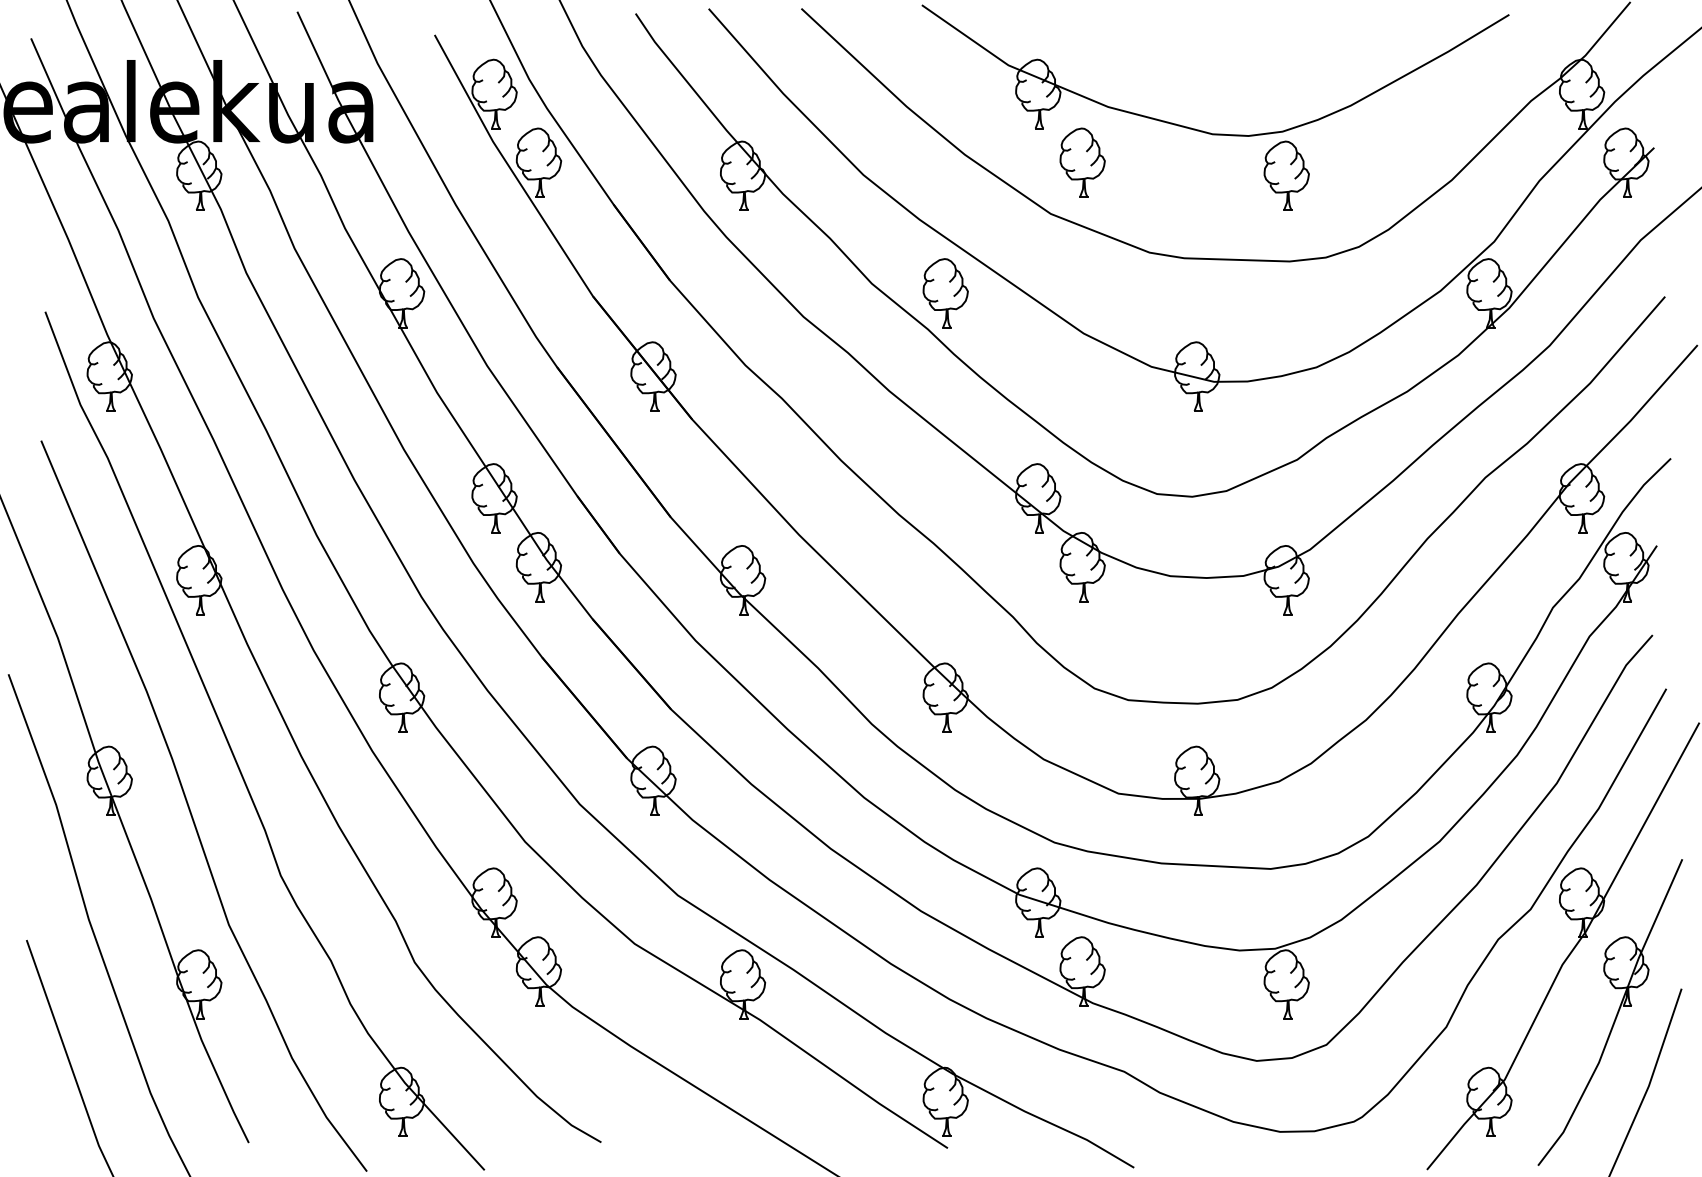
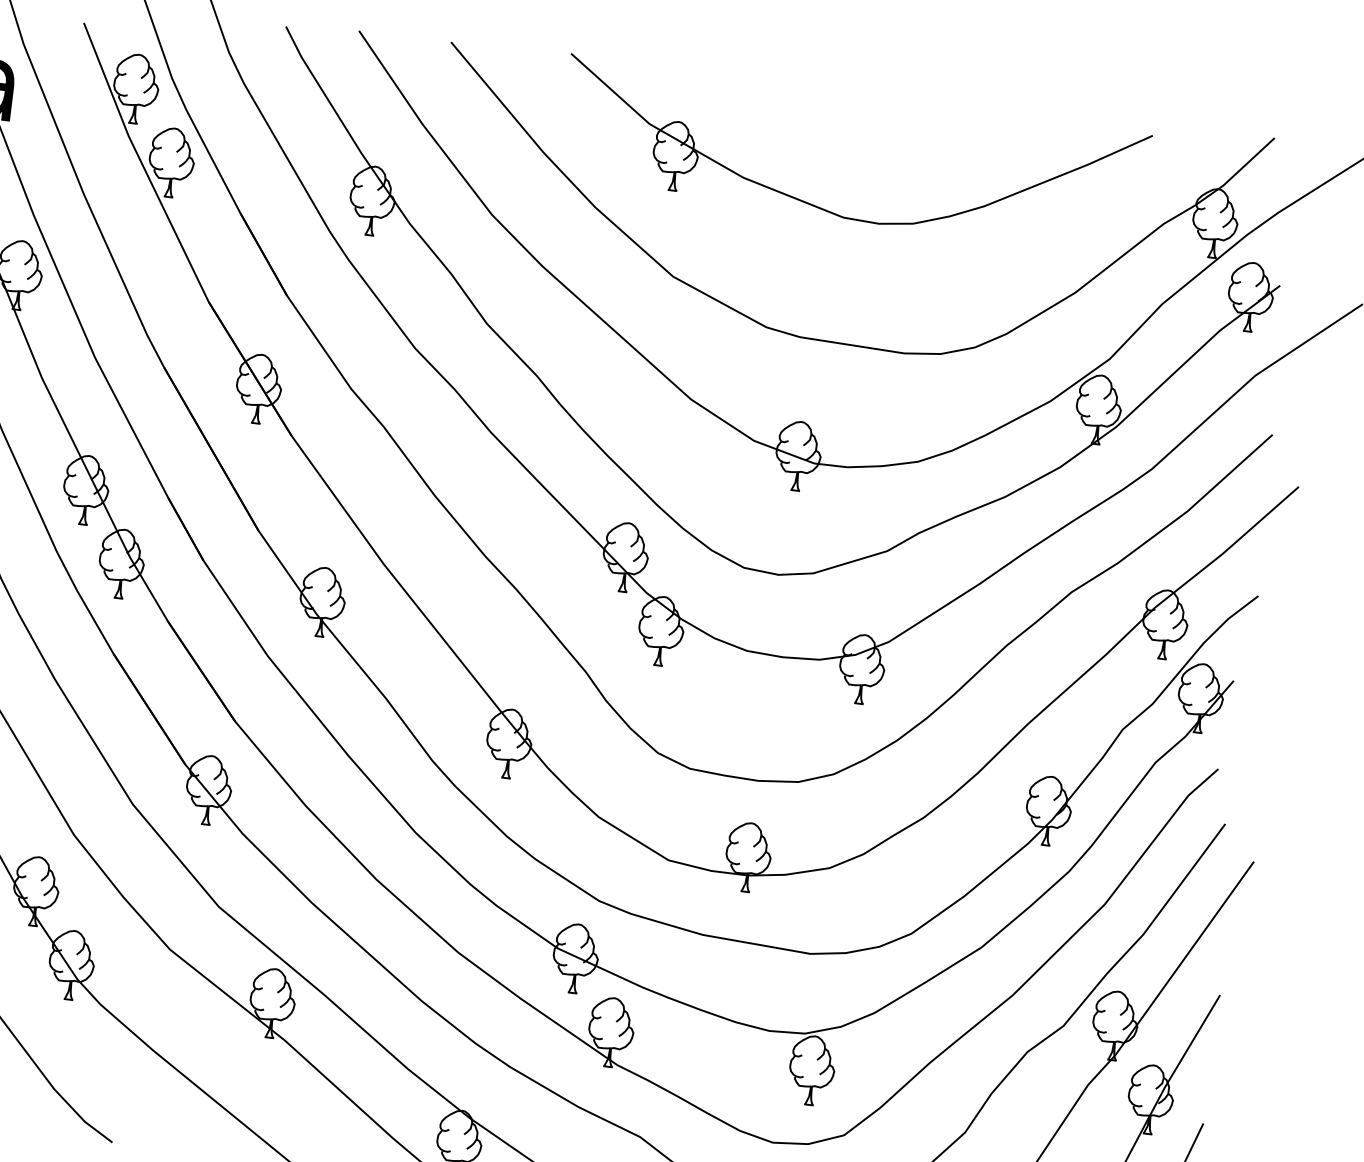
part: (1082, 162) -> (710, 229), removed
part: (1286, 175) -> (911, 267), removed
part: (945, 293) -> (558, 342), removed

